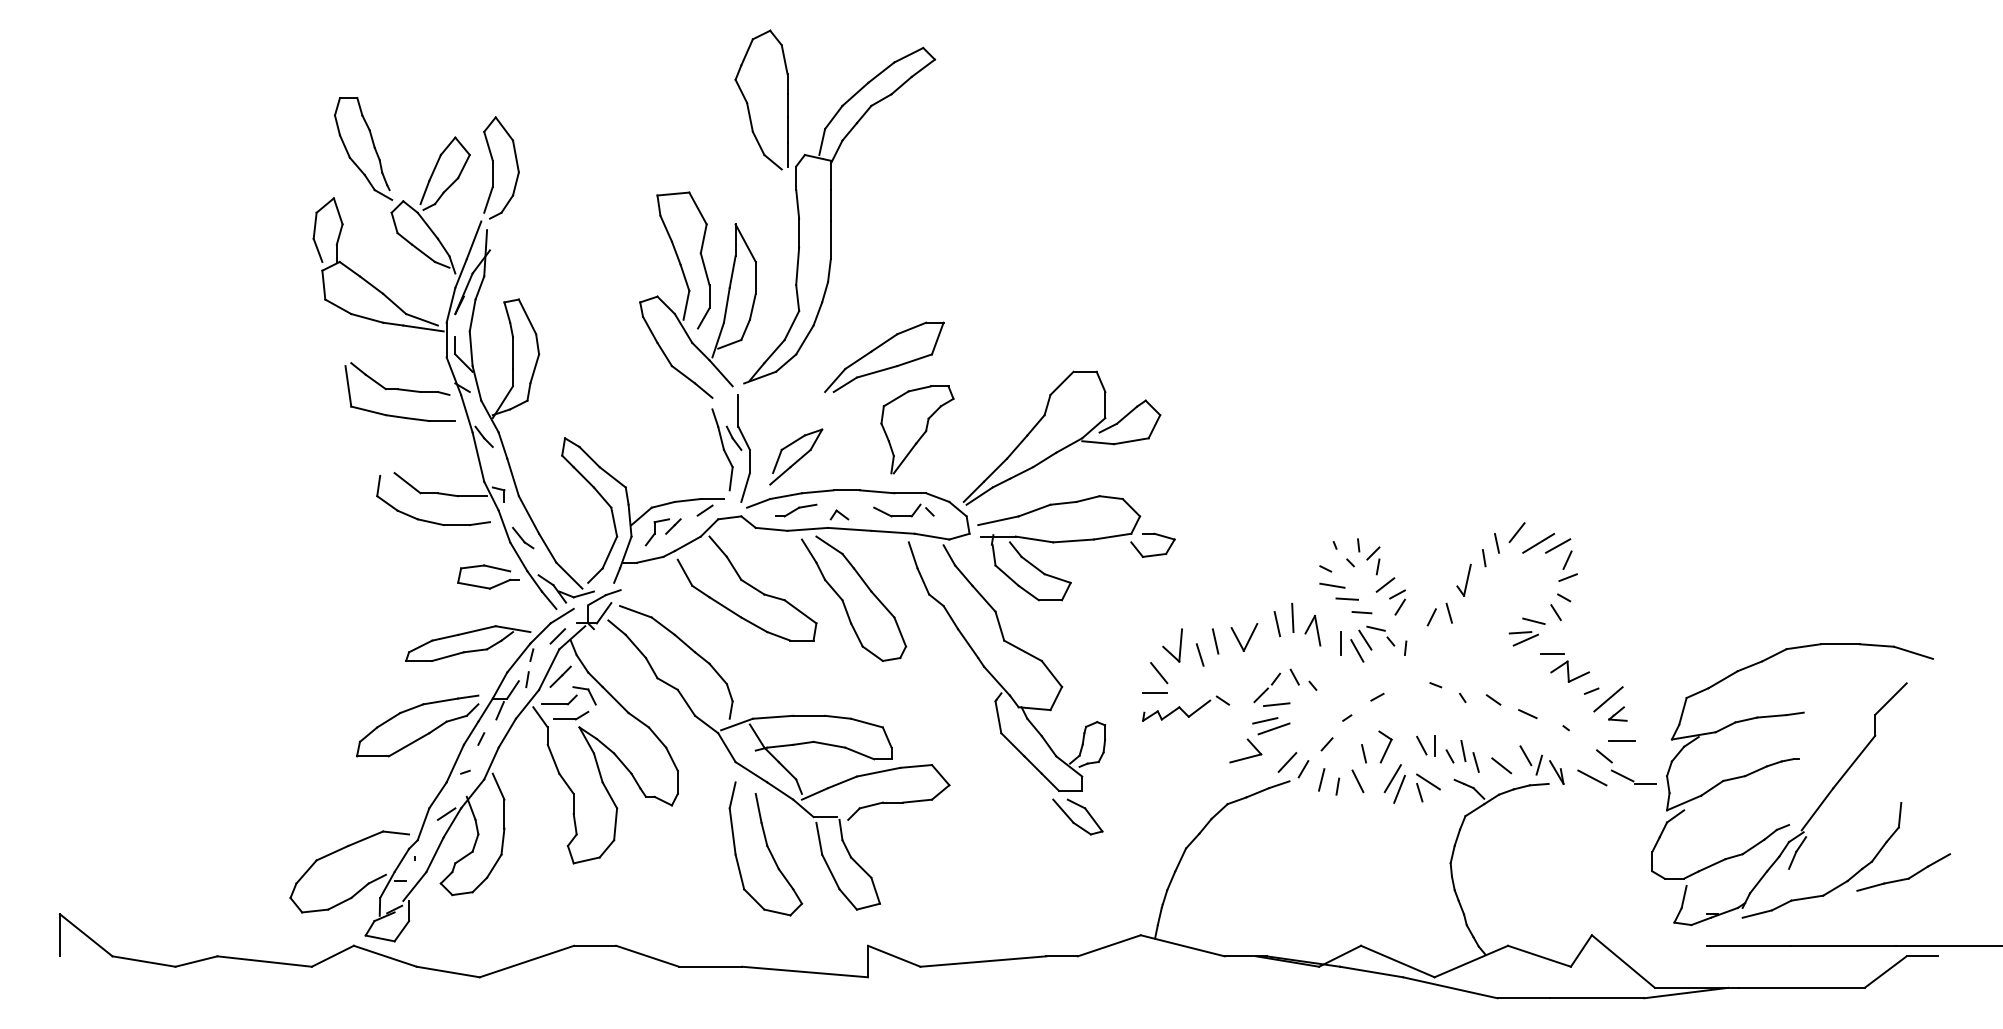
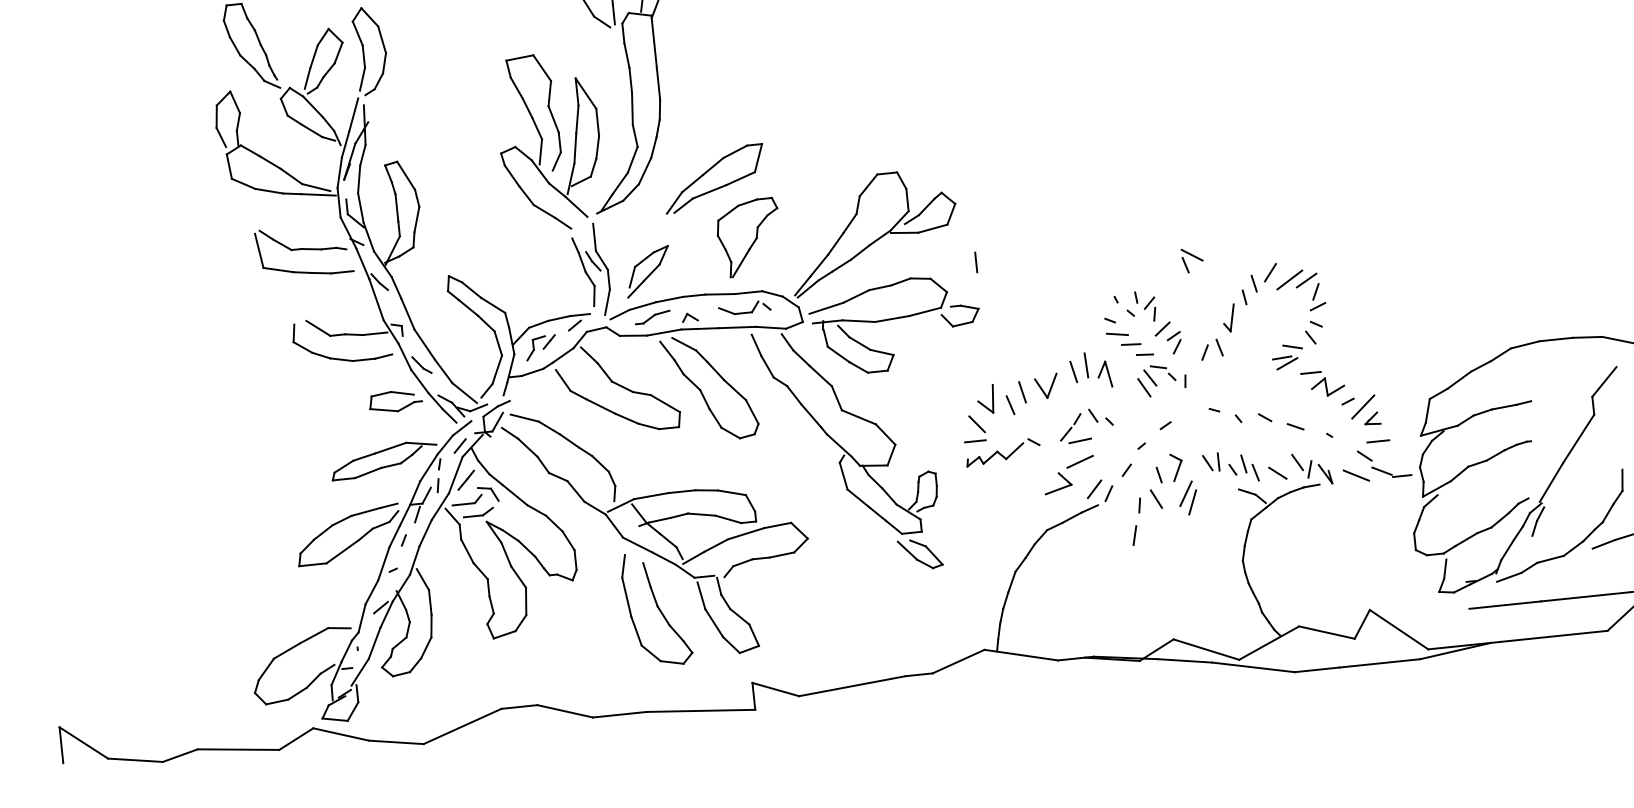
line: (1340, 643) -> (976, 262), moved
line: (1265, 720) -> (1072, 455), removed
line: (1321, 779) -> (1134, 535), moved
part: (1428, 787) -> (1192, 259), moved

